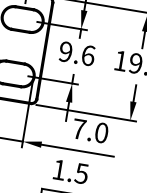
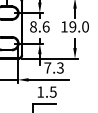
text: (65, 51) -> (33, 26), 9.6 -> 8.6
text: (101, 132) -> (60, 67), 7.0 -> 7.3

